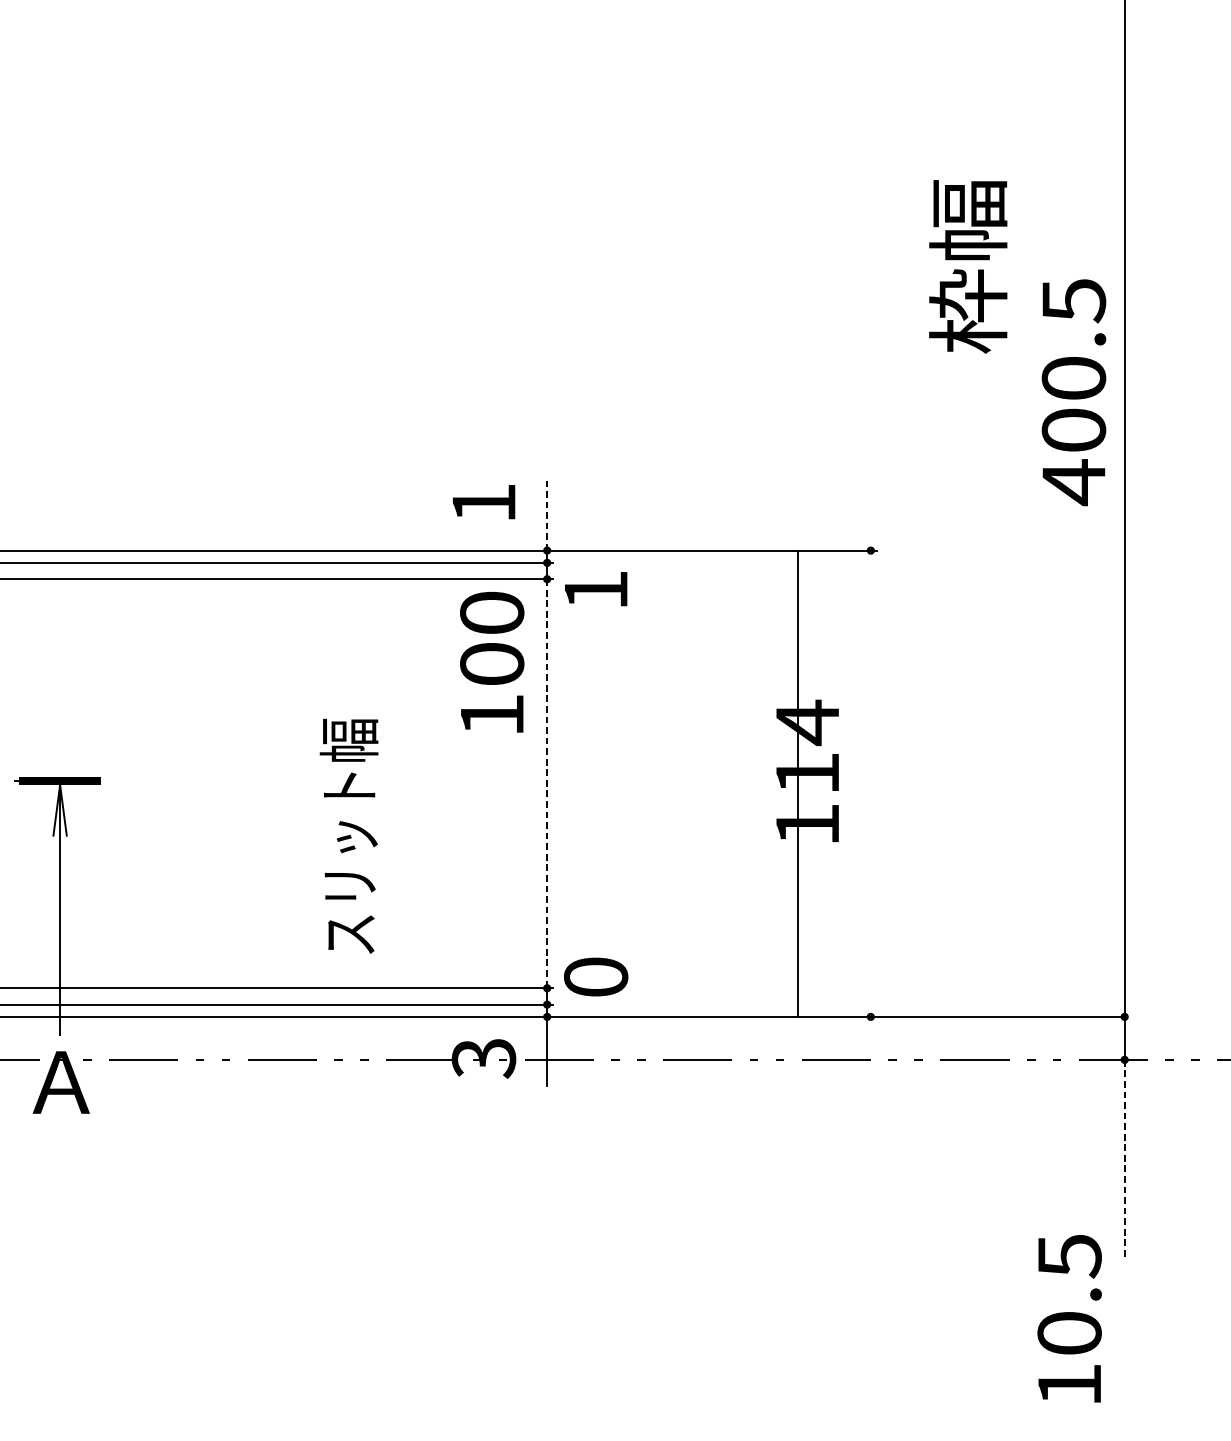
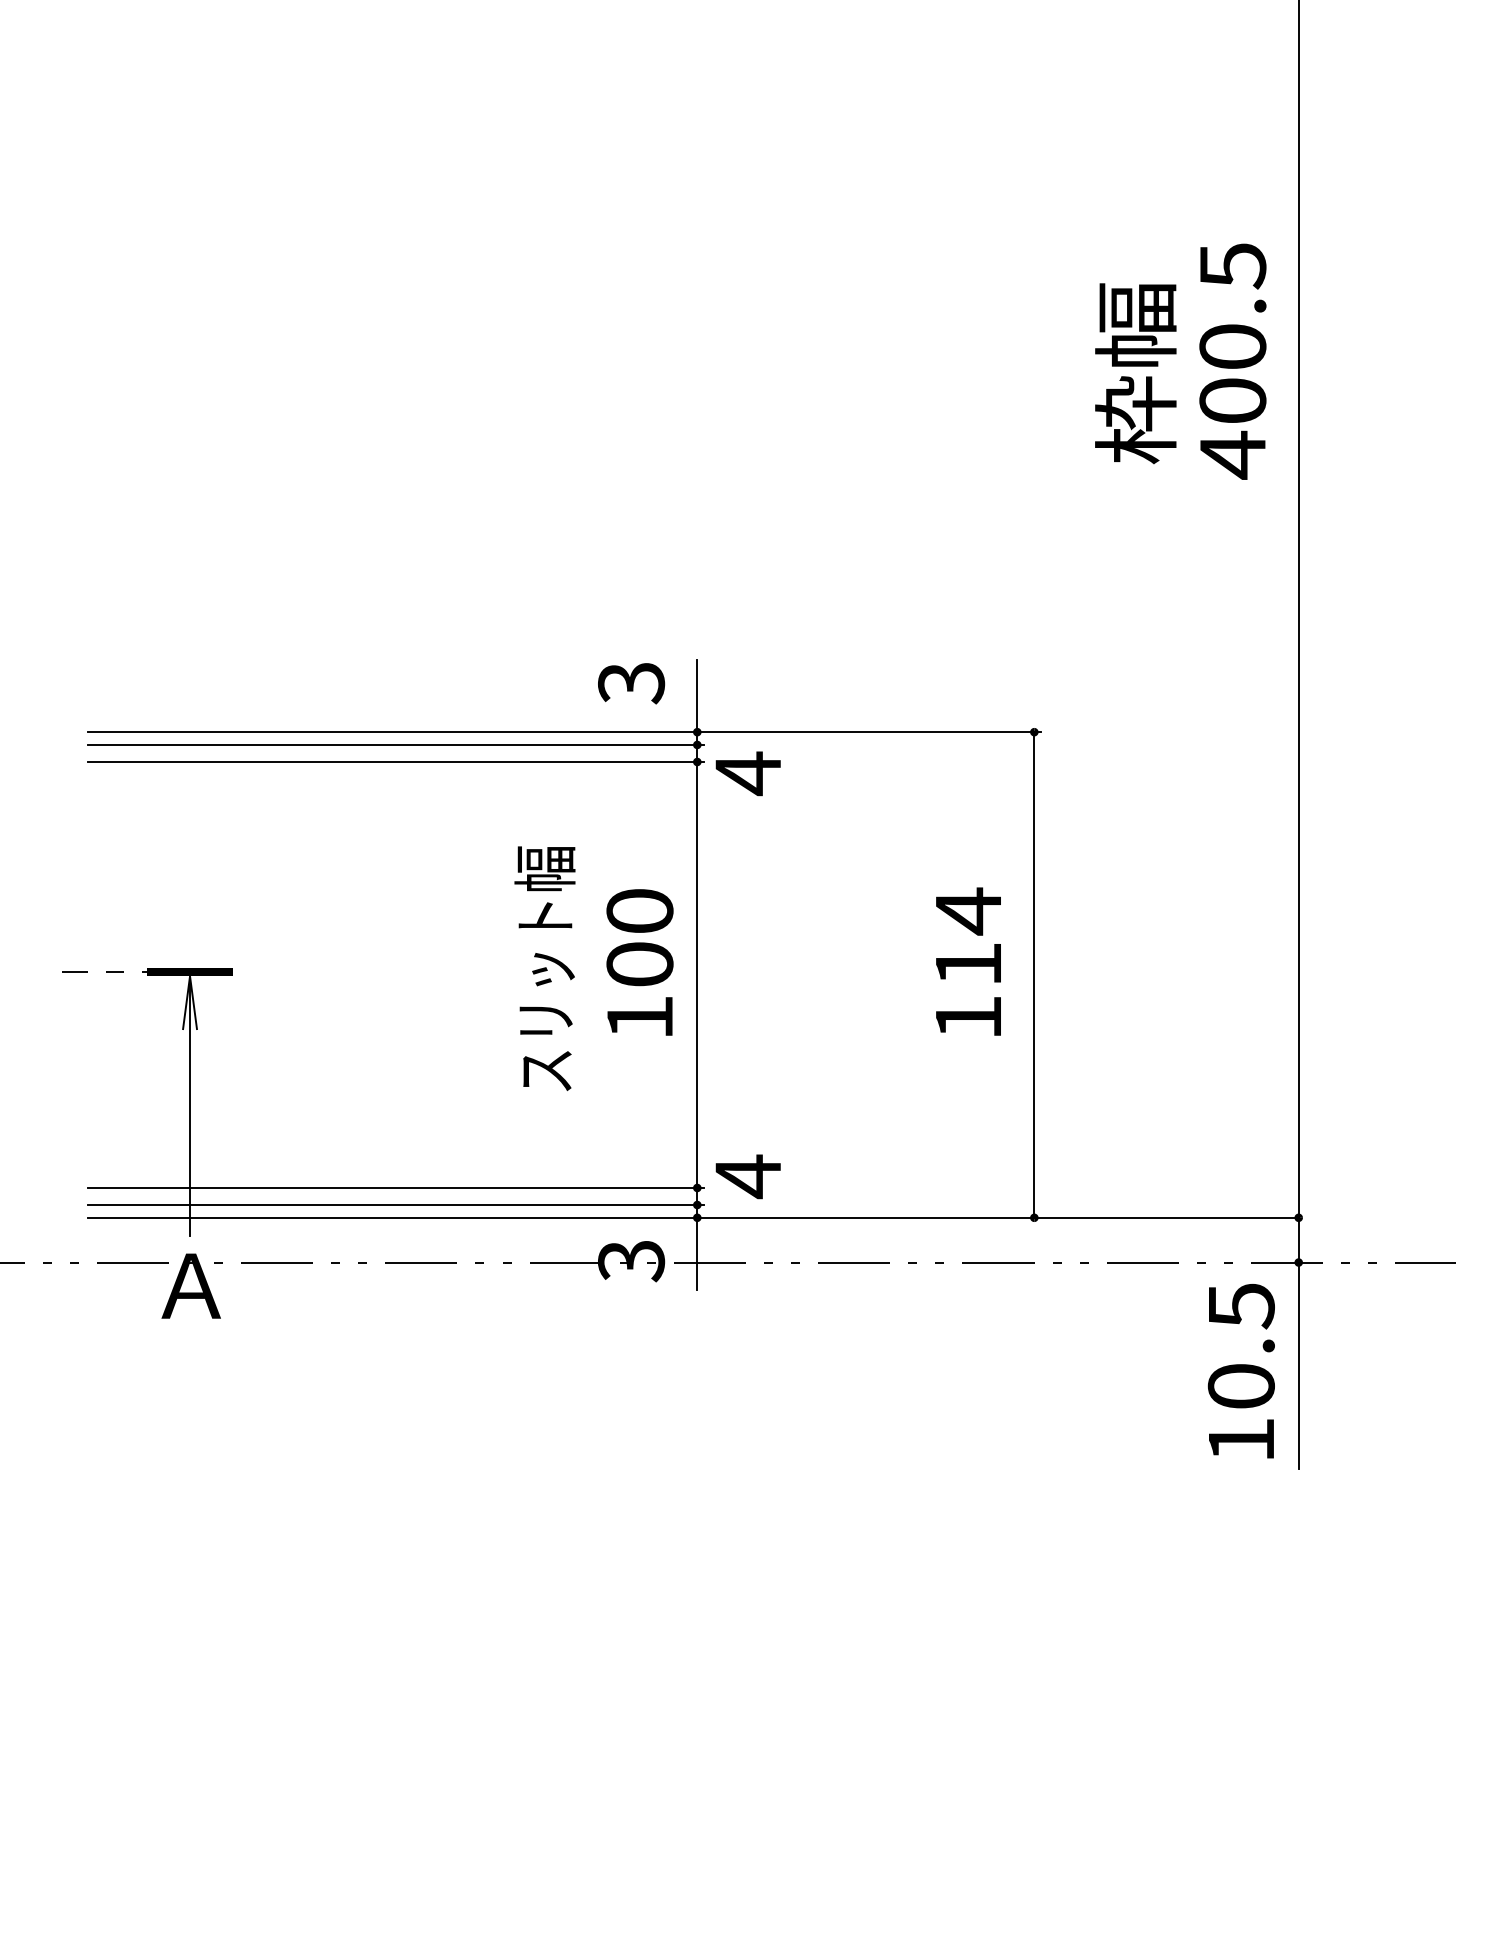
text: (967, 266) -> (1135, 373), moved
text: (1073, 392) -> (1232, 361), moved
text: (484, 503) -> (631, 683), 1 -> 3
line: (547, 515) -> (697, 695), dashed -> solid
text: (595, 590) -> (747, 773), 1 -> 4
text: (491, 662) -> (639, 962), moved
line: (547, 783) -> (697, 974), dashed -> solid
line: (798, 783) -> (1034, 974), moved
text: (348, 836) -> (544, 968), moved
text: (595, 977) -> (747, 1176), 0 -> 4
line: (1124, 1159) -> (1298, 1366), dashed -> solid
text: (1068, 1319) -> (1240, 1371), moved

